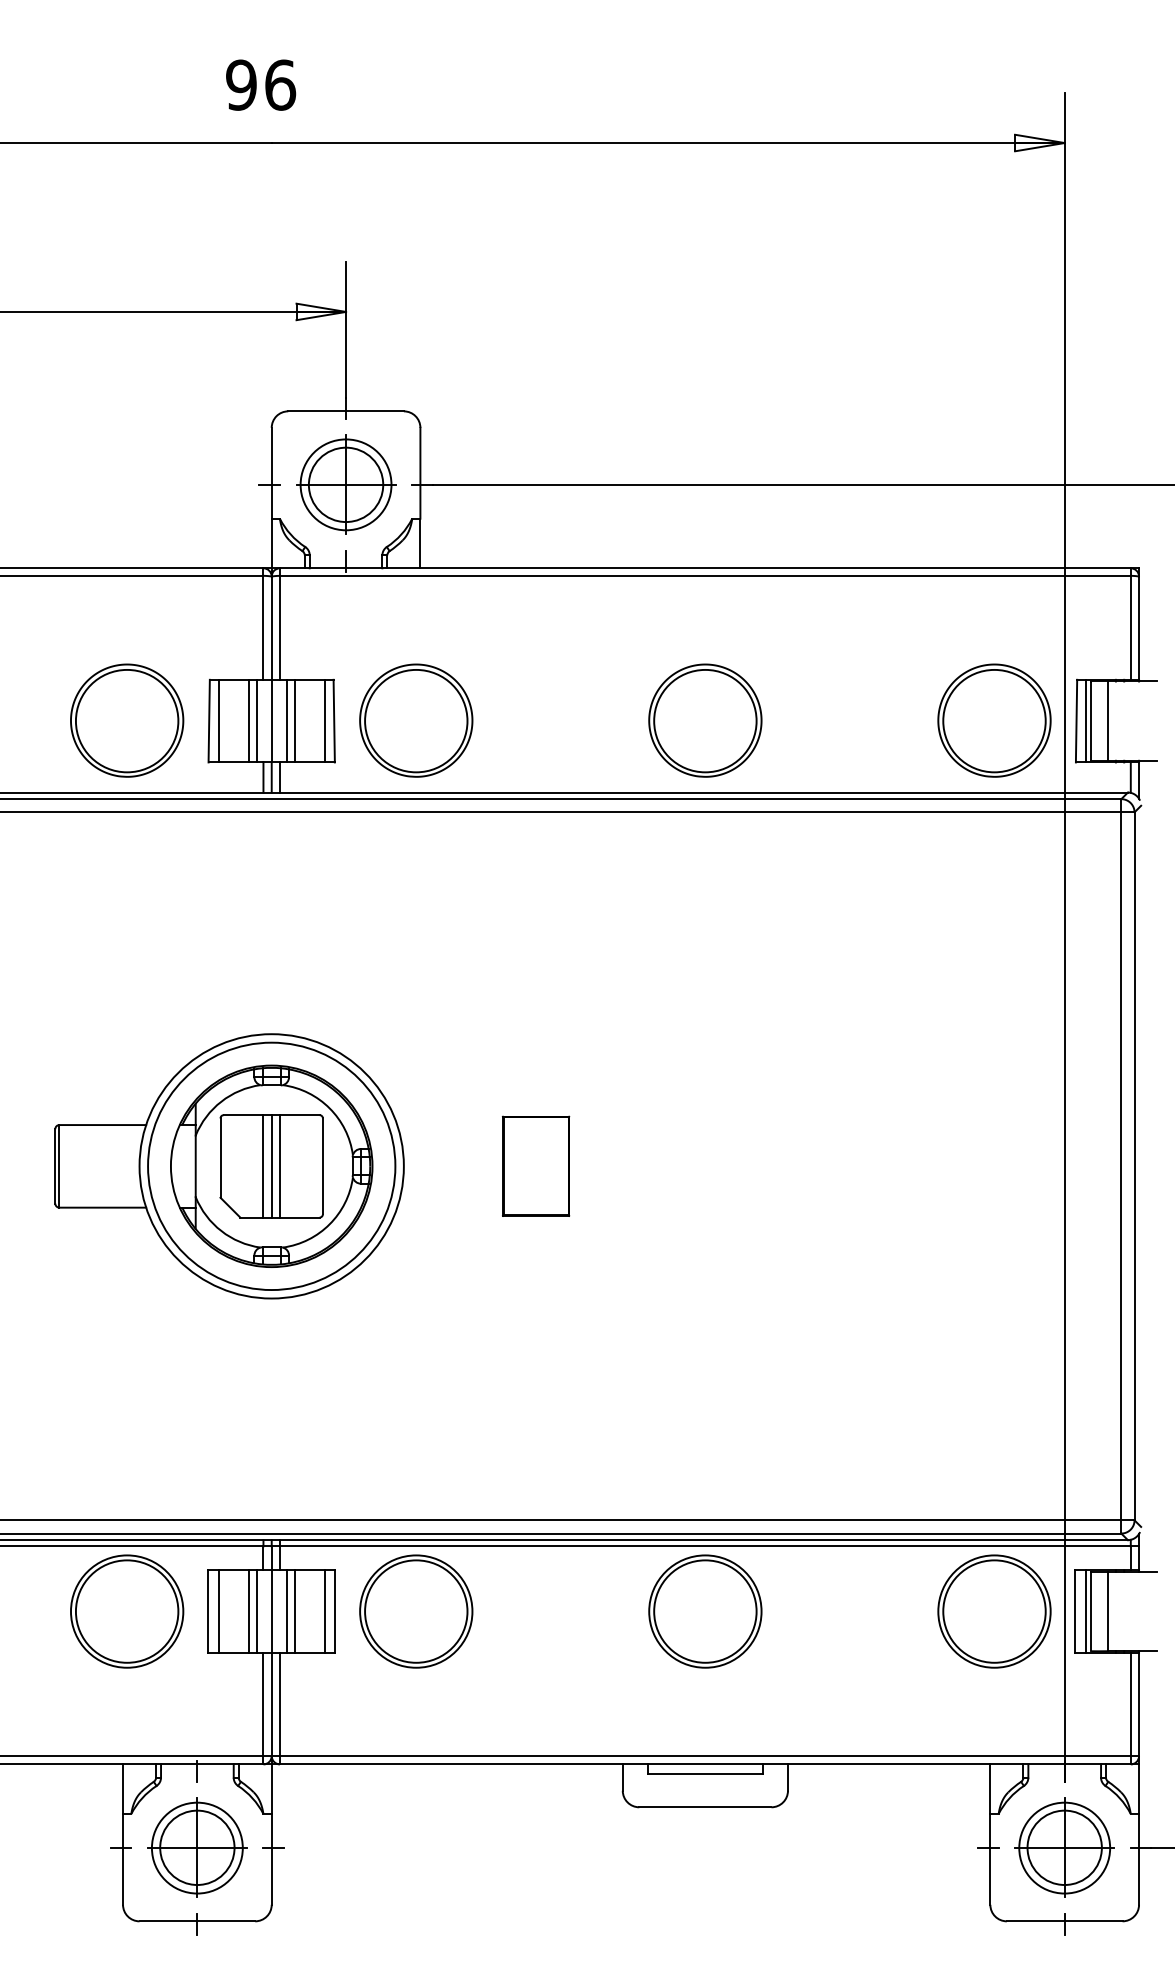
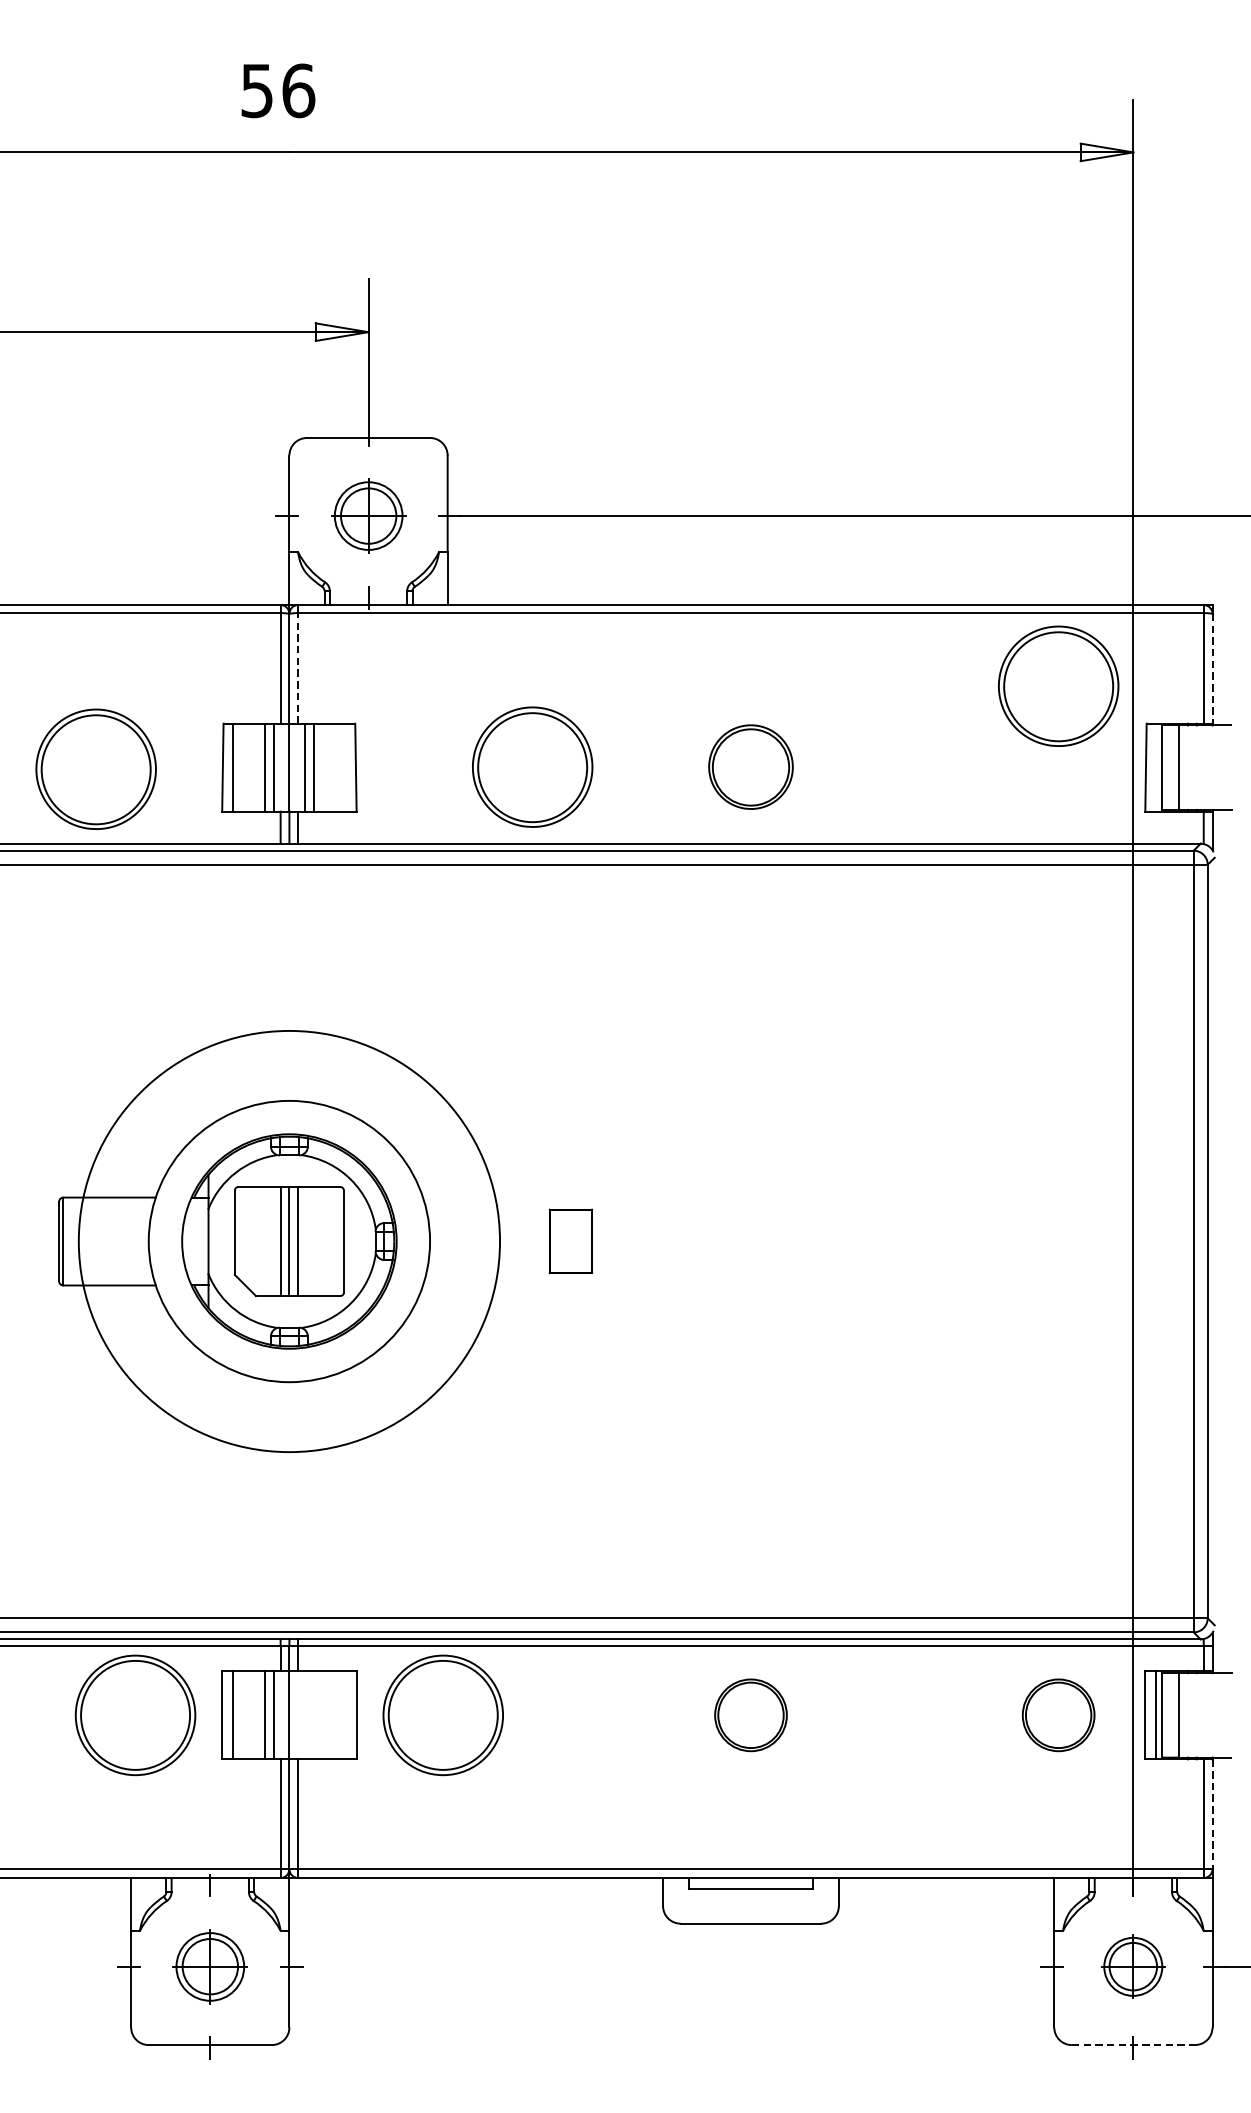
text: (241, 84) -> (257, 90), 96 -> 56
part: (346, 484) -> (369, 515), size x0.7
line: (279, 627) -> (297, 668), solid -> dashed
line: (1139, 628) -> (1212, 669), solid -> dashed
part: (127, 720) -> (96, 769), moved
line: (324, 720) -> (345, 767), removed
part: (416, 720) -> (532, 767), moved
part: (705, 720) -> (751, 767), size x0.7
part: (994, 720) -> (1058, 686), moved
line: (1086, 720) -> (1156, 767), removed
part: (536, 1165) -> (571, 1240), size x0.6
circle: (271, 1166) -> (289, 1241), size x1.6
line: (286, 1611) -> (305, 1715), removed
line: (294, 1611) -> (313, 1715), removed
line: (324, 1611) -> (345, 1715), removed
part: (705, 1611) -> (751, 1715), size x0.6
part: (994, 1611) -> (1058, 1715), size x0.6
line: (1139, 1704) -> (1212, 1814), solid -> dashed
part: (197, 1847) -> (210, 1966), size x0.7
part: (1064, 1847) -> (1133, 1966), size x0.6
line: (1064, 1921) -> (1133, 2045), solid -> dashed

